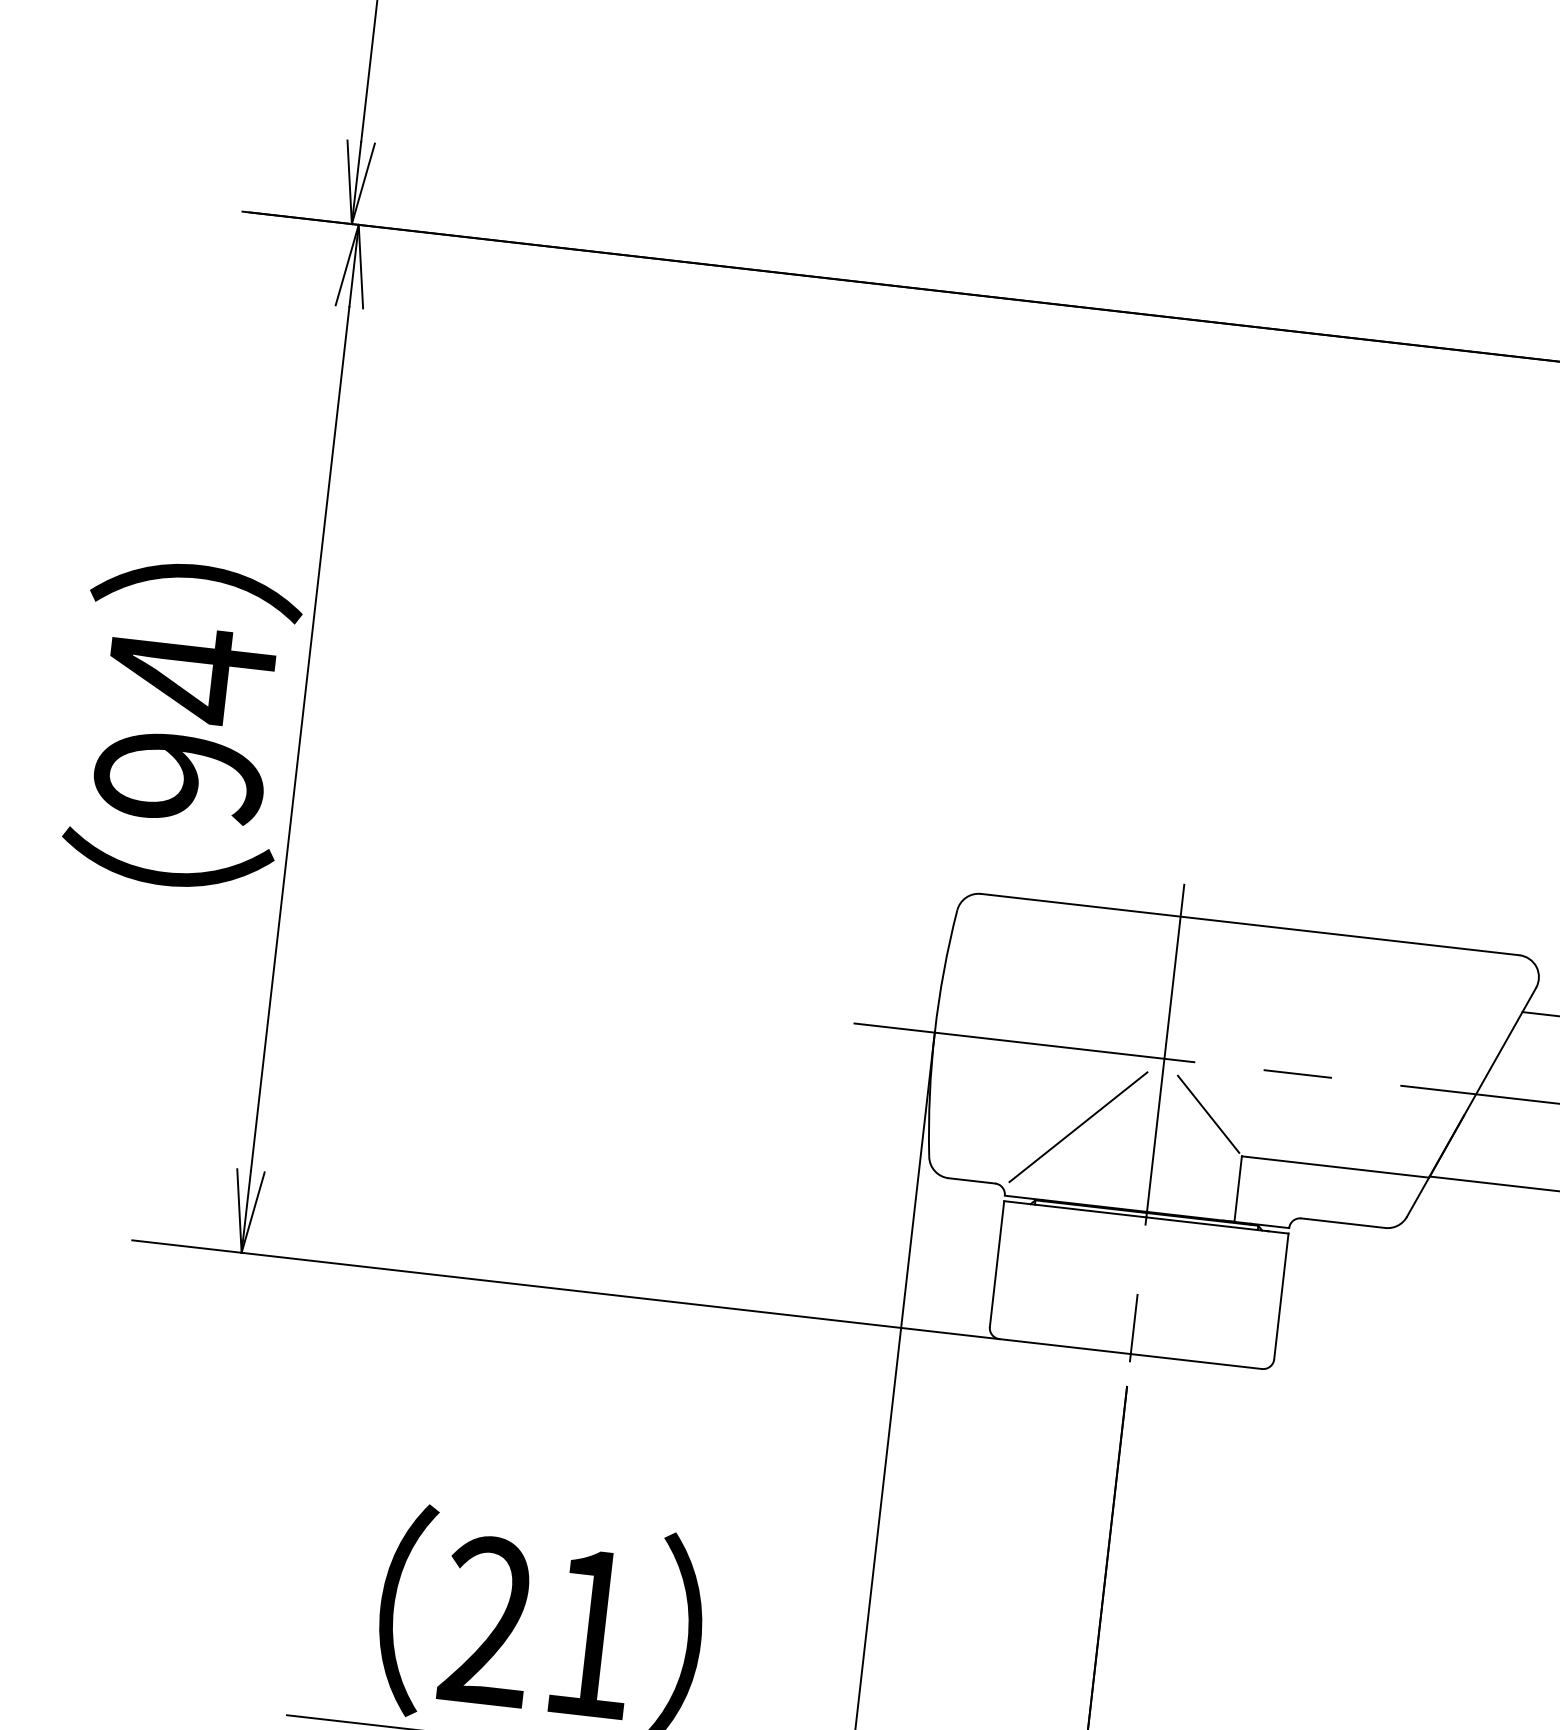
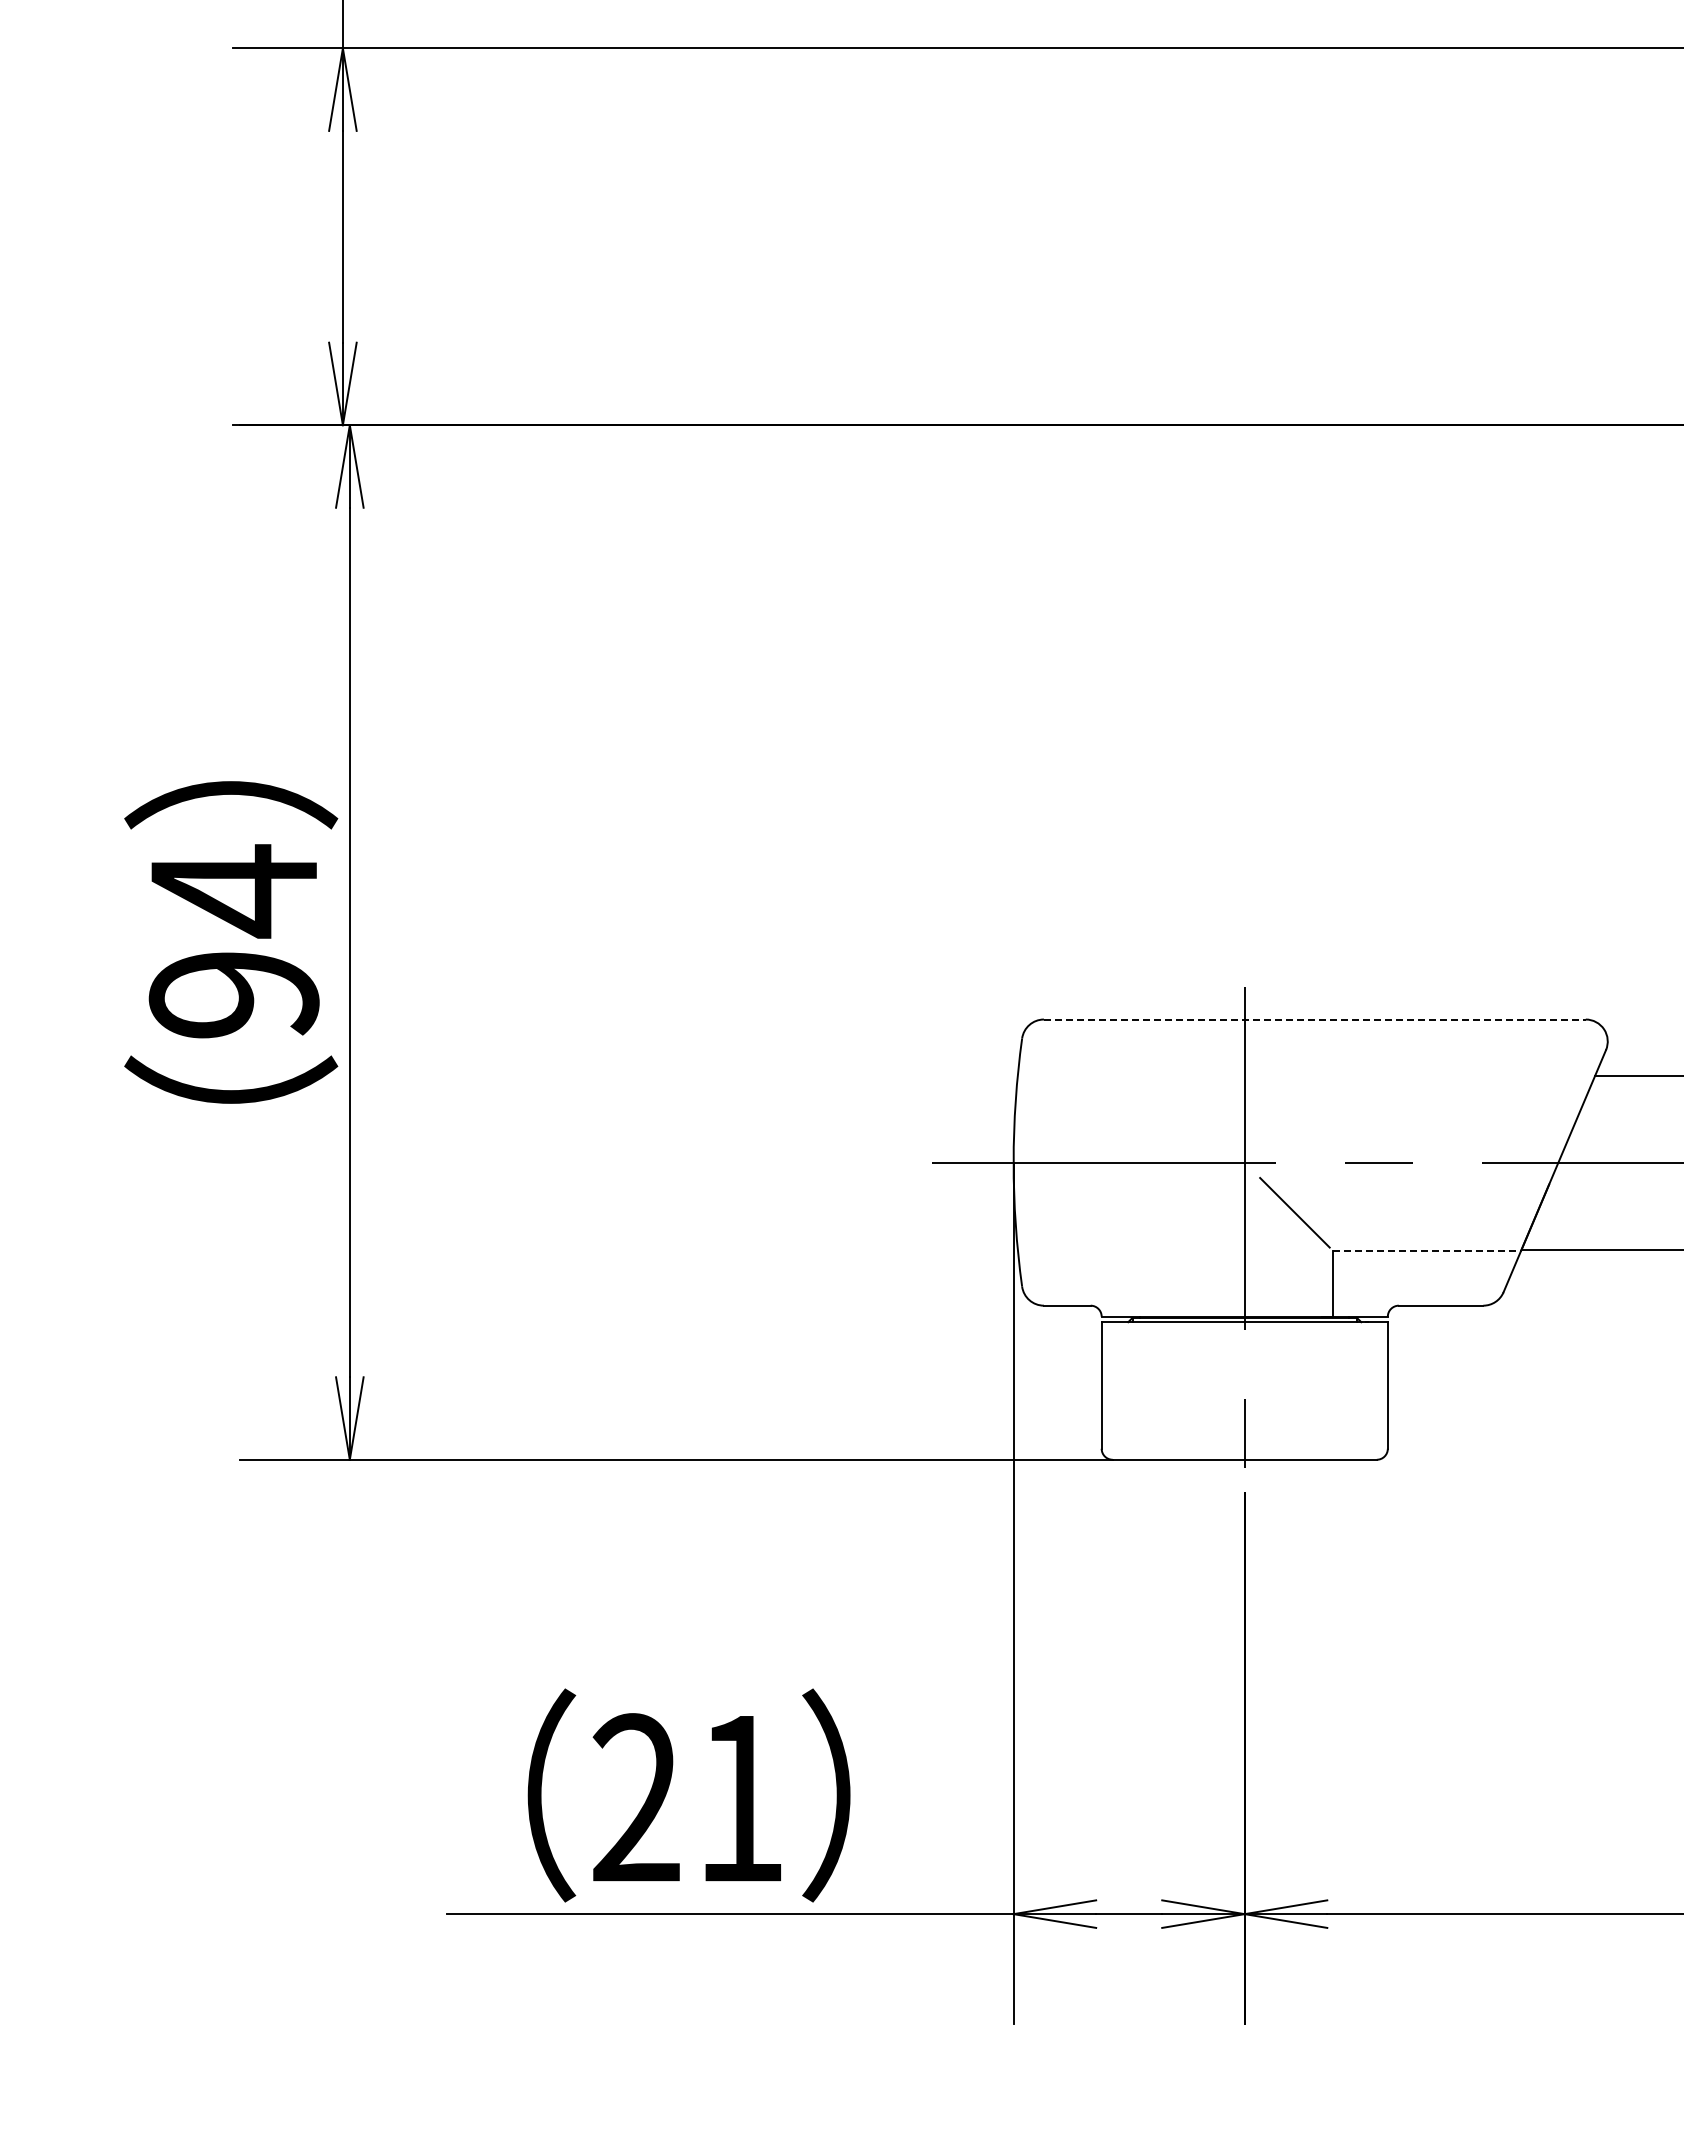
line: (1249, 924) -> (1314, 1019), solid -> dashed
line: (1077, 1126) -> (1166, 1239), removed
line: (1336, 1166) -> (1427, 1250), solid -> dashed

